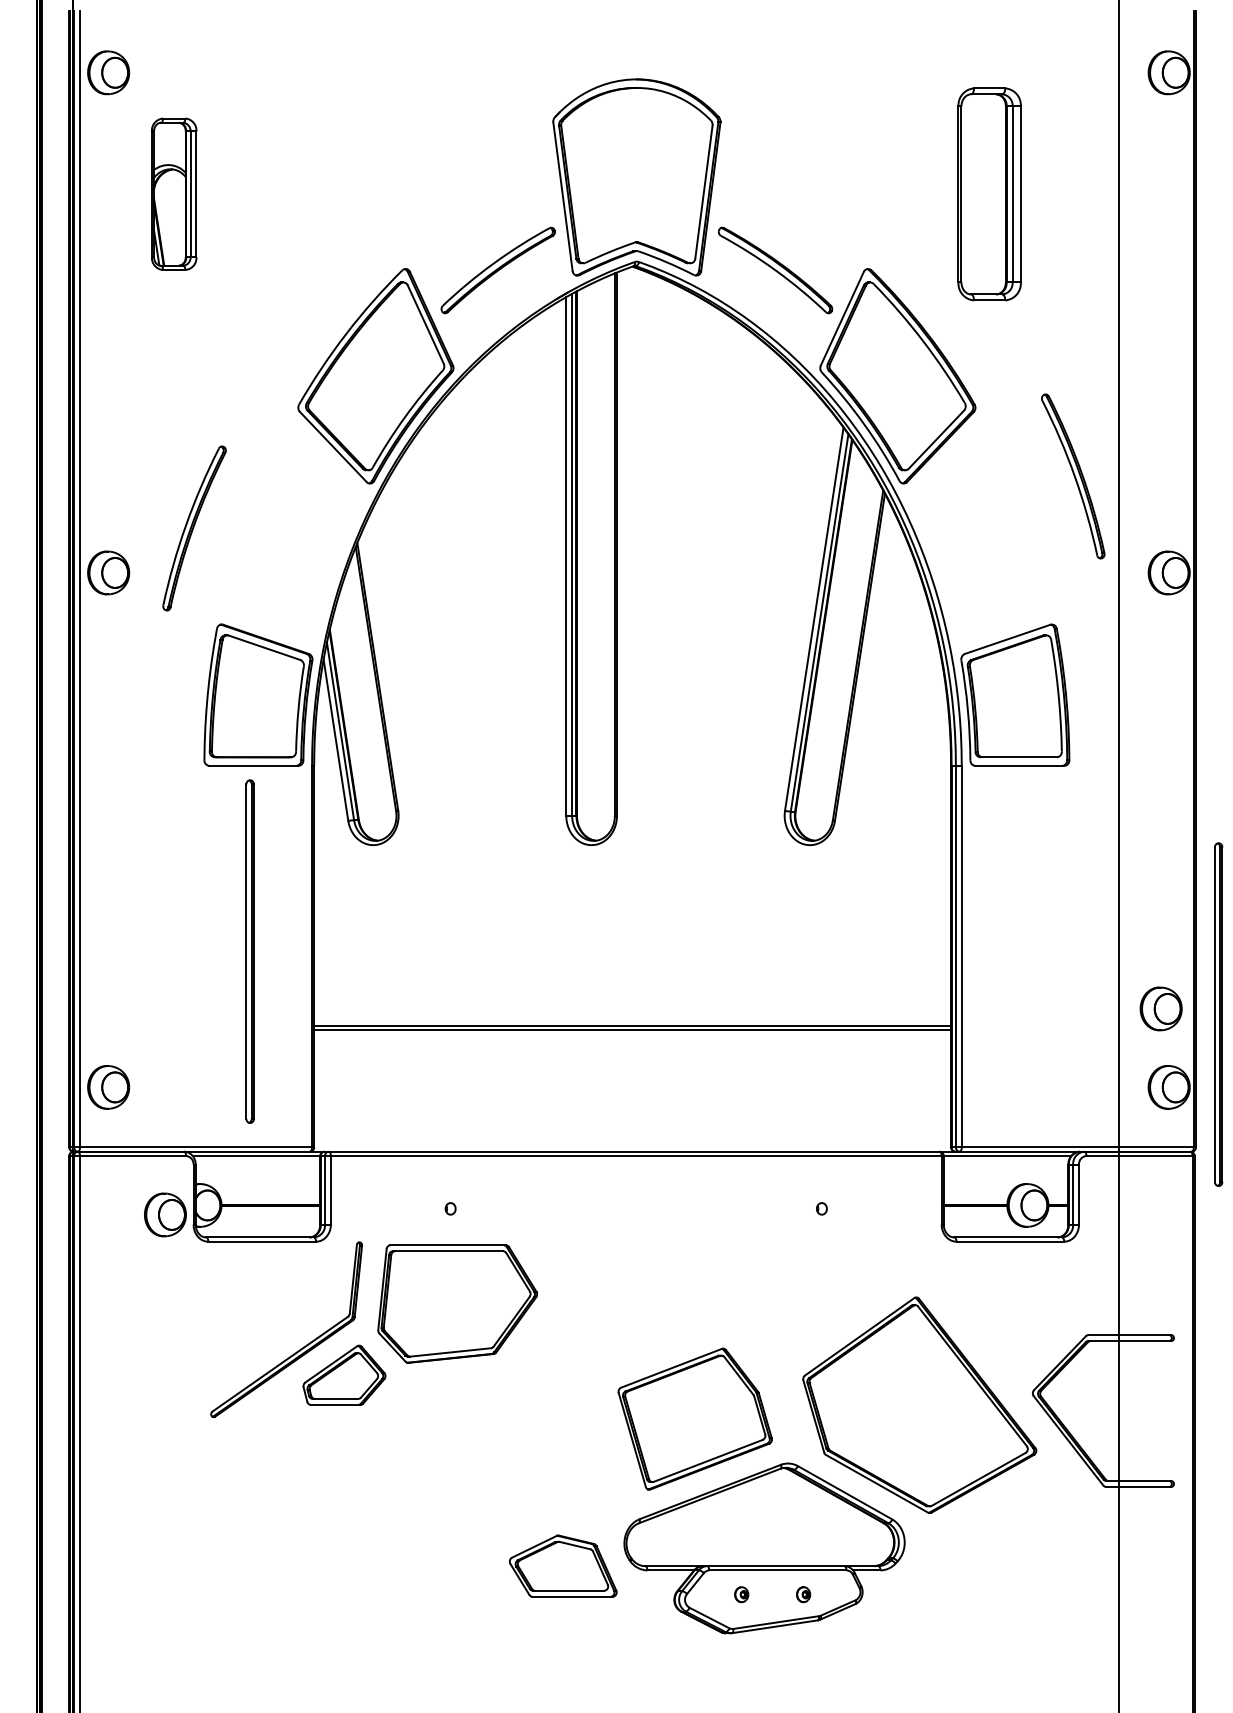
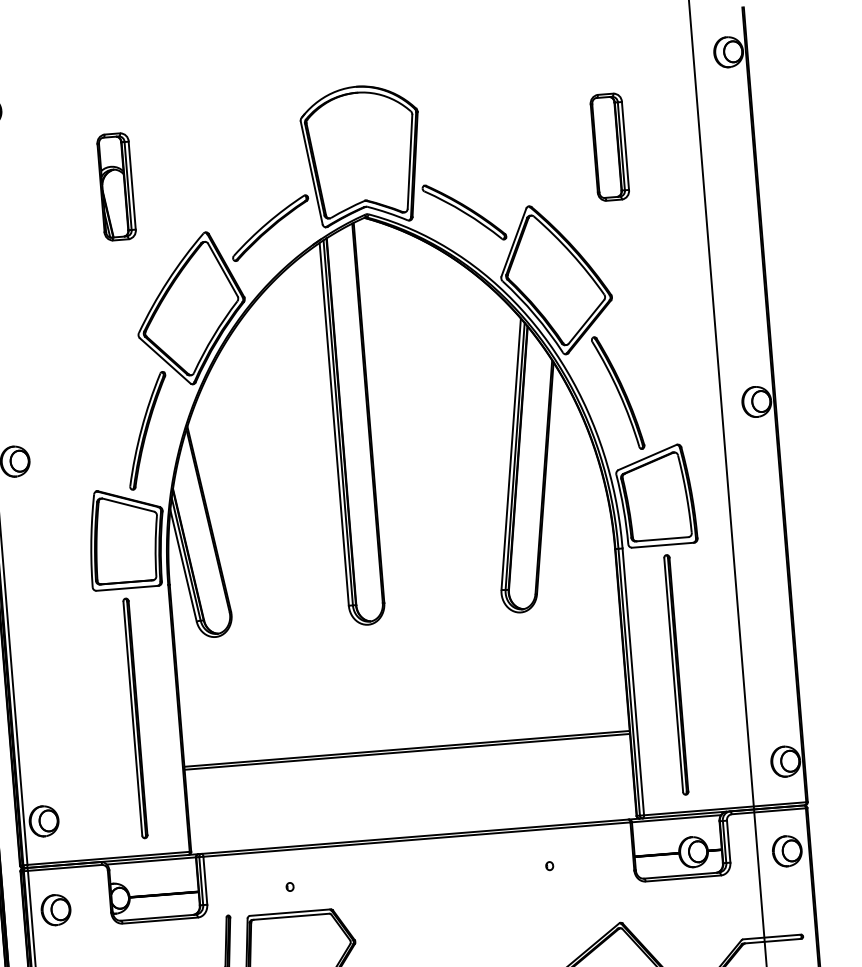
part: (174, 193) -> (116, 186), moved
part: (989, 193) -> (609, 146), size x0.71
part: (1073, 476) -> (618, 393), moved
part: (194, 528) -> (147, 430), moved
part: (1160, 1008) -> (786, 851), moved
part: (1218, 1014) -> (676, 674), moved
part: (165, 1214) -> (56, 909), moved

